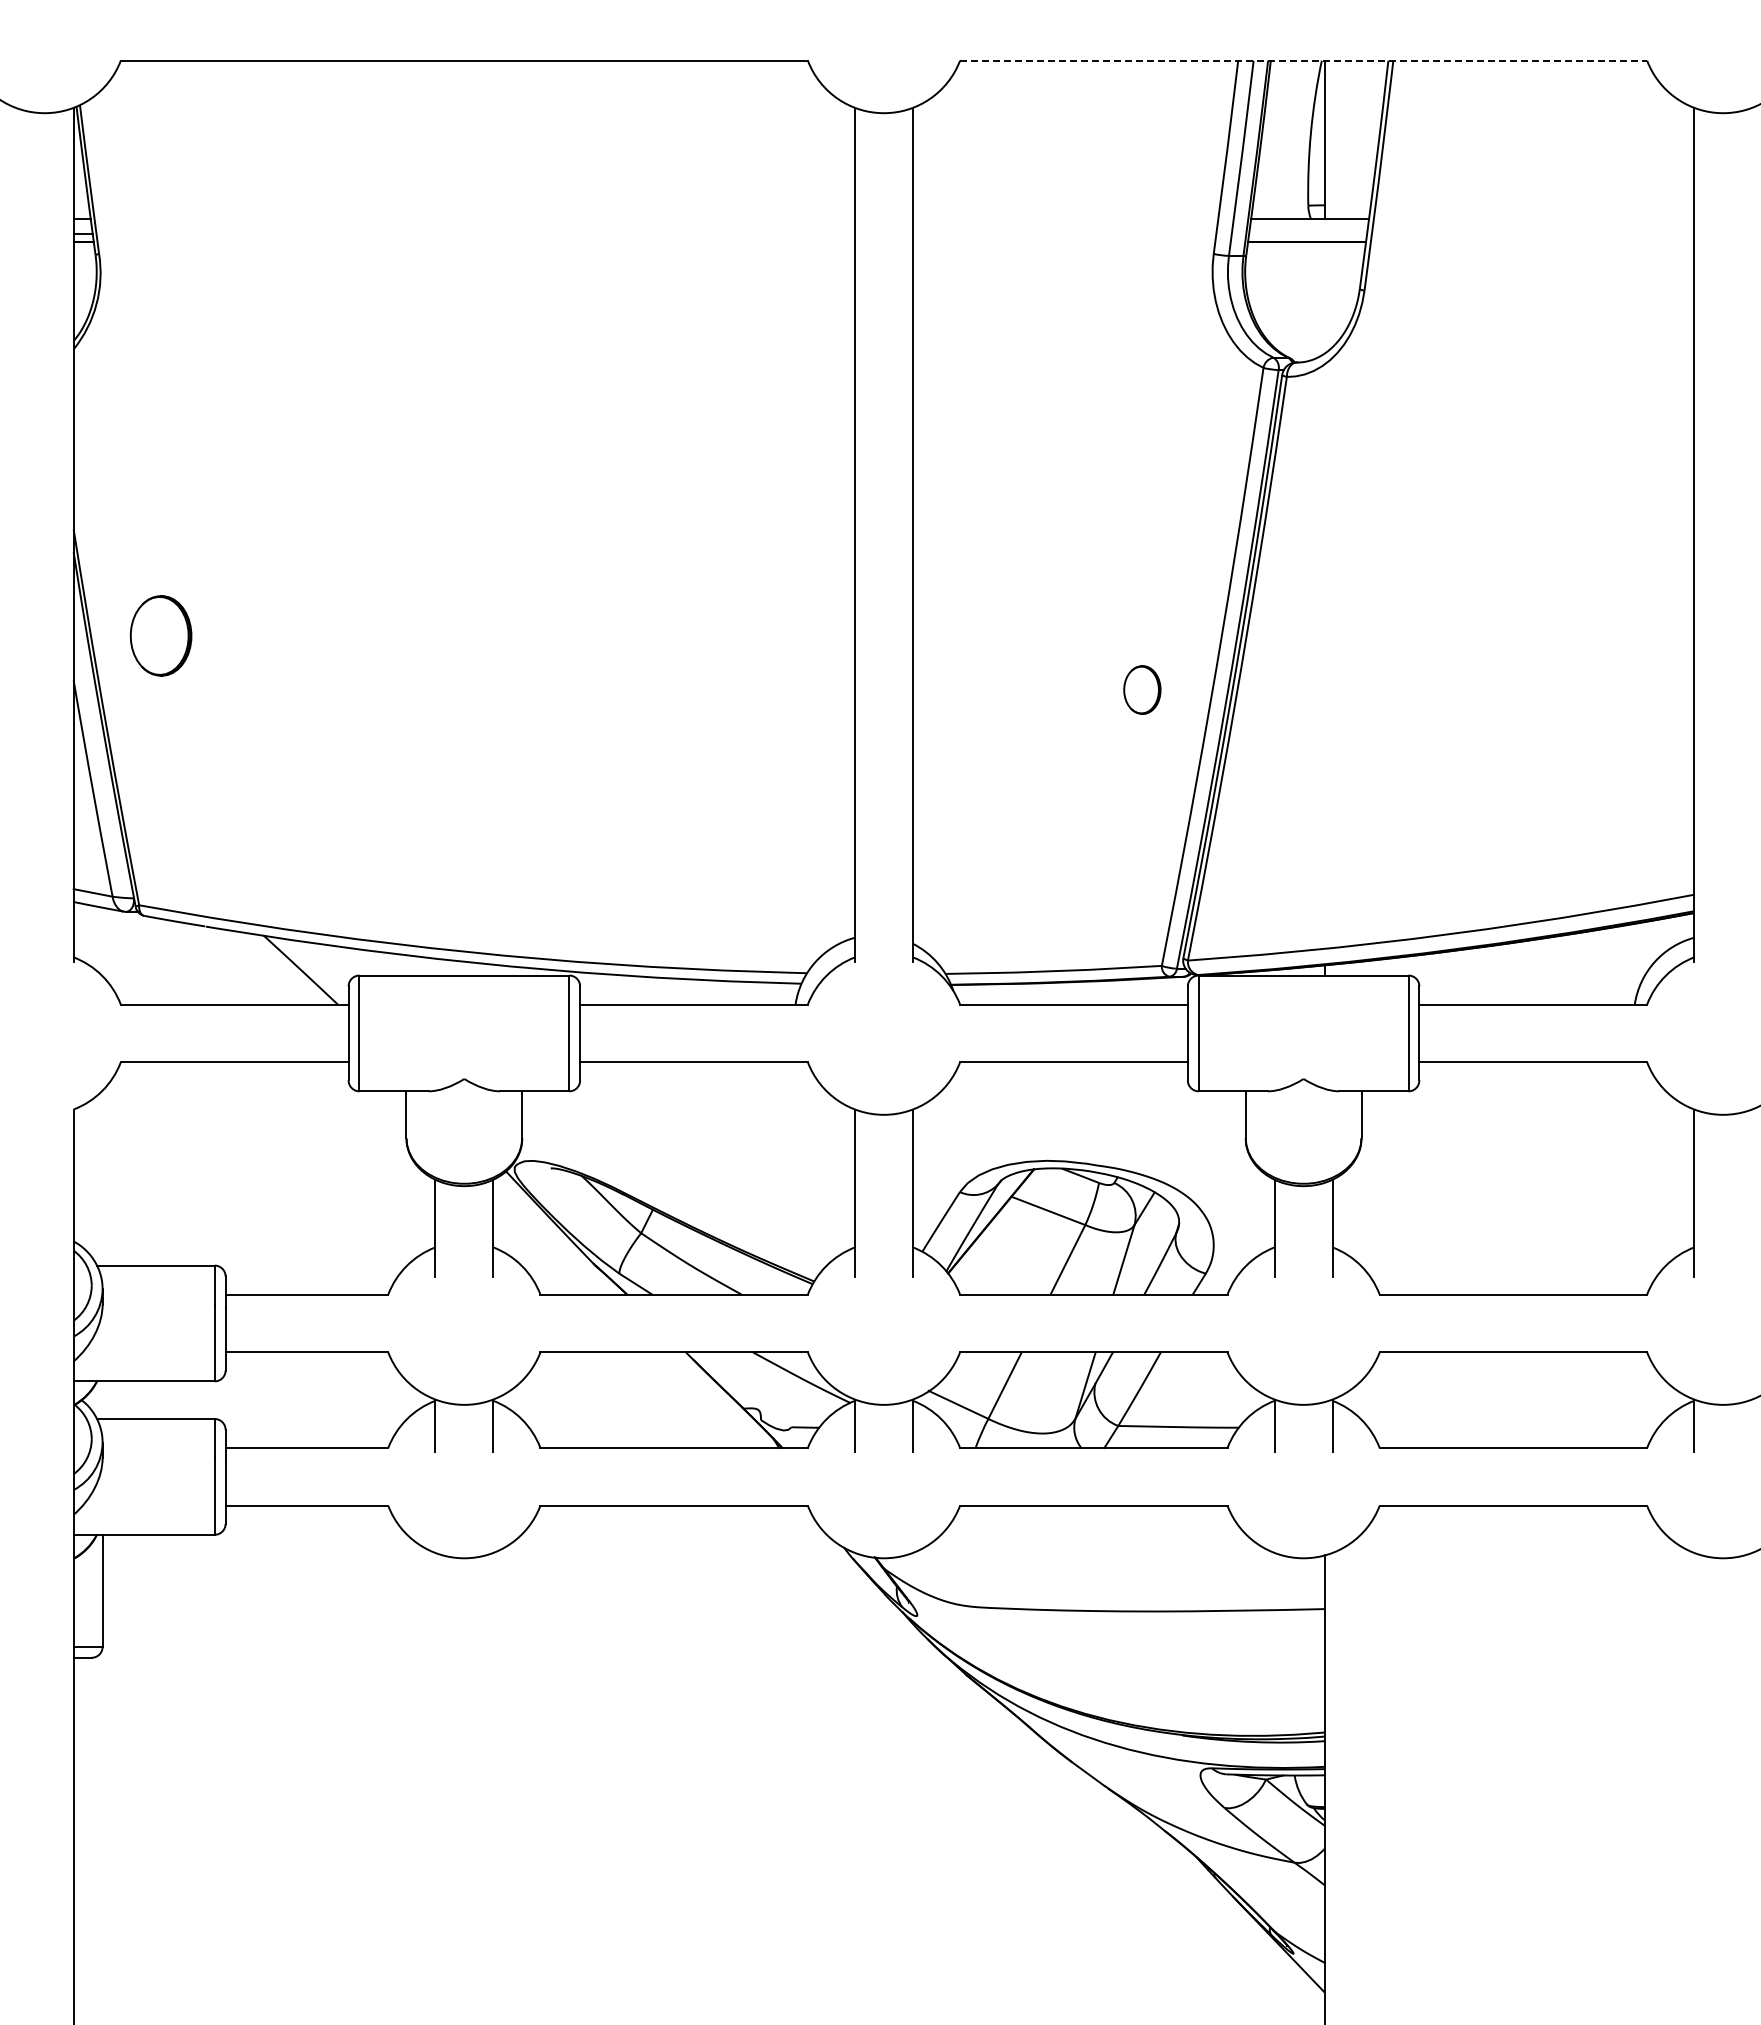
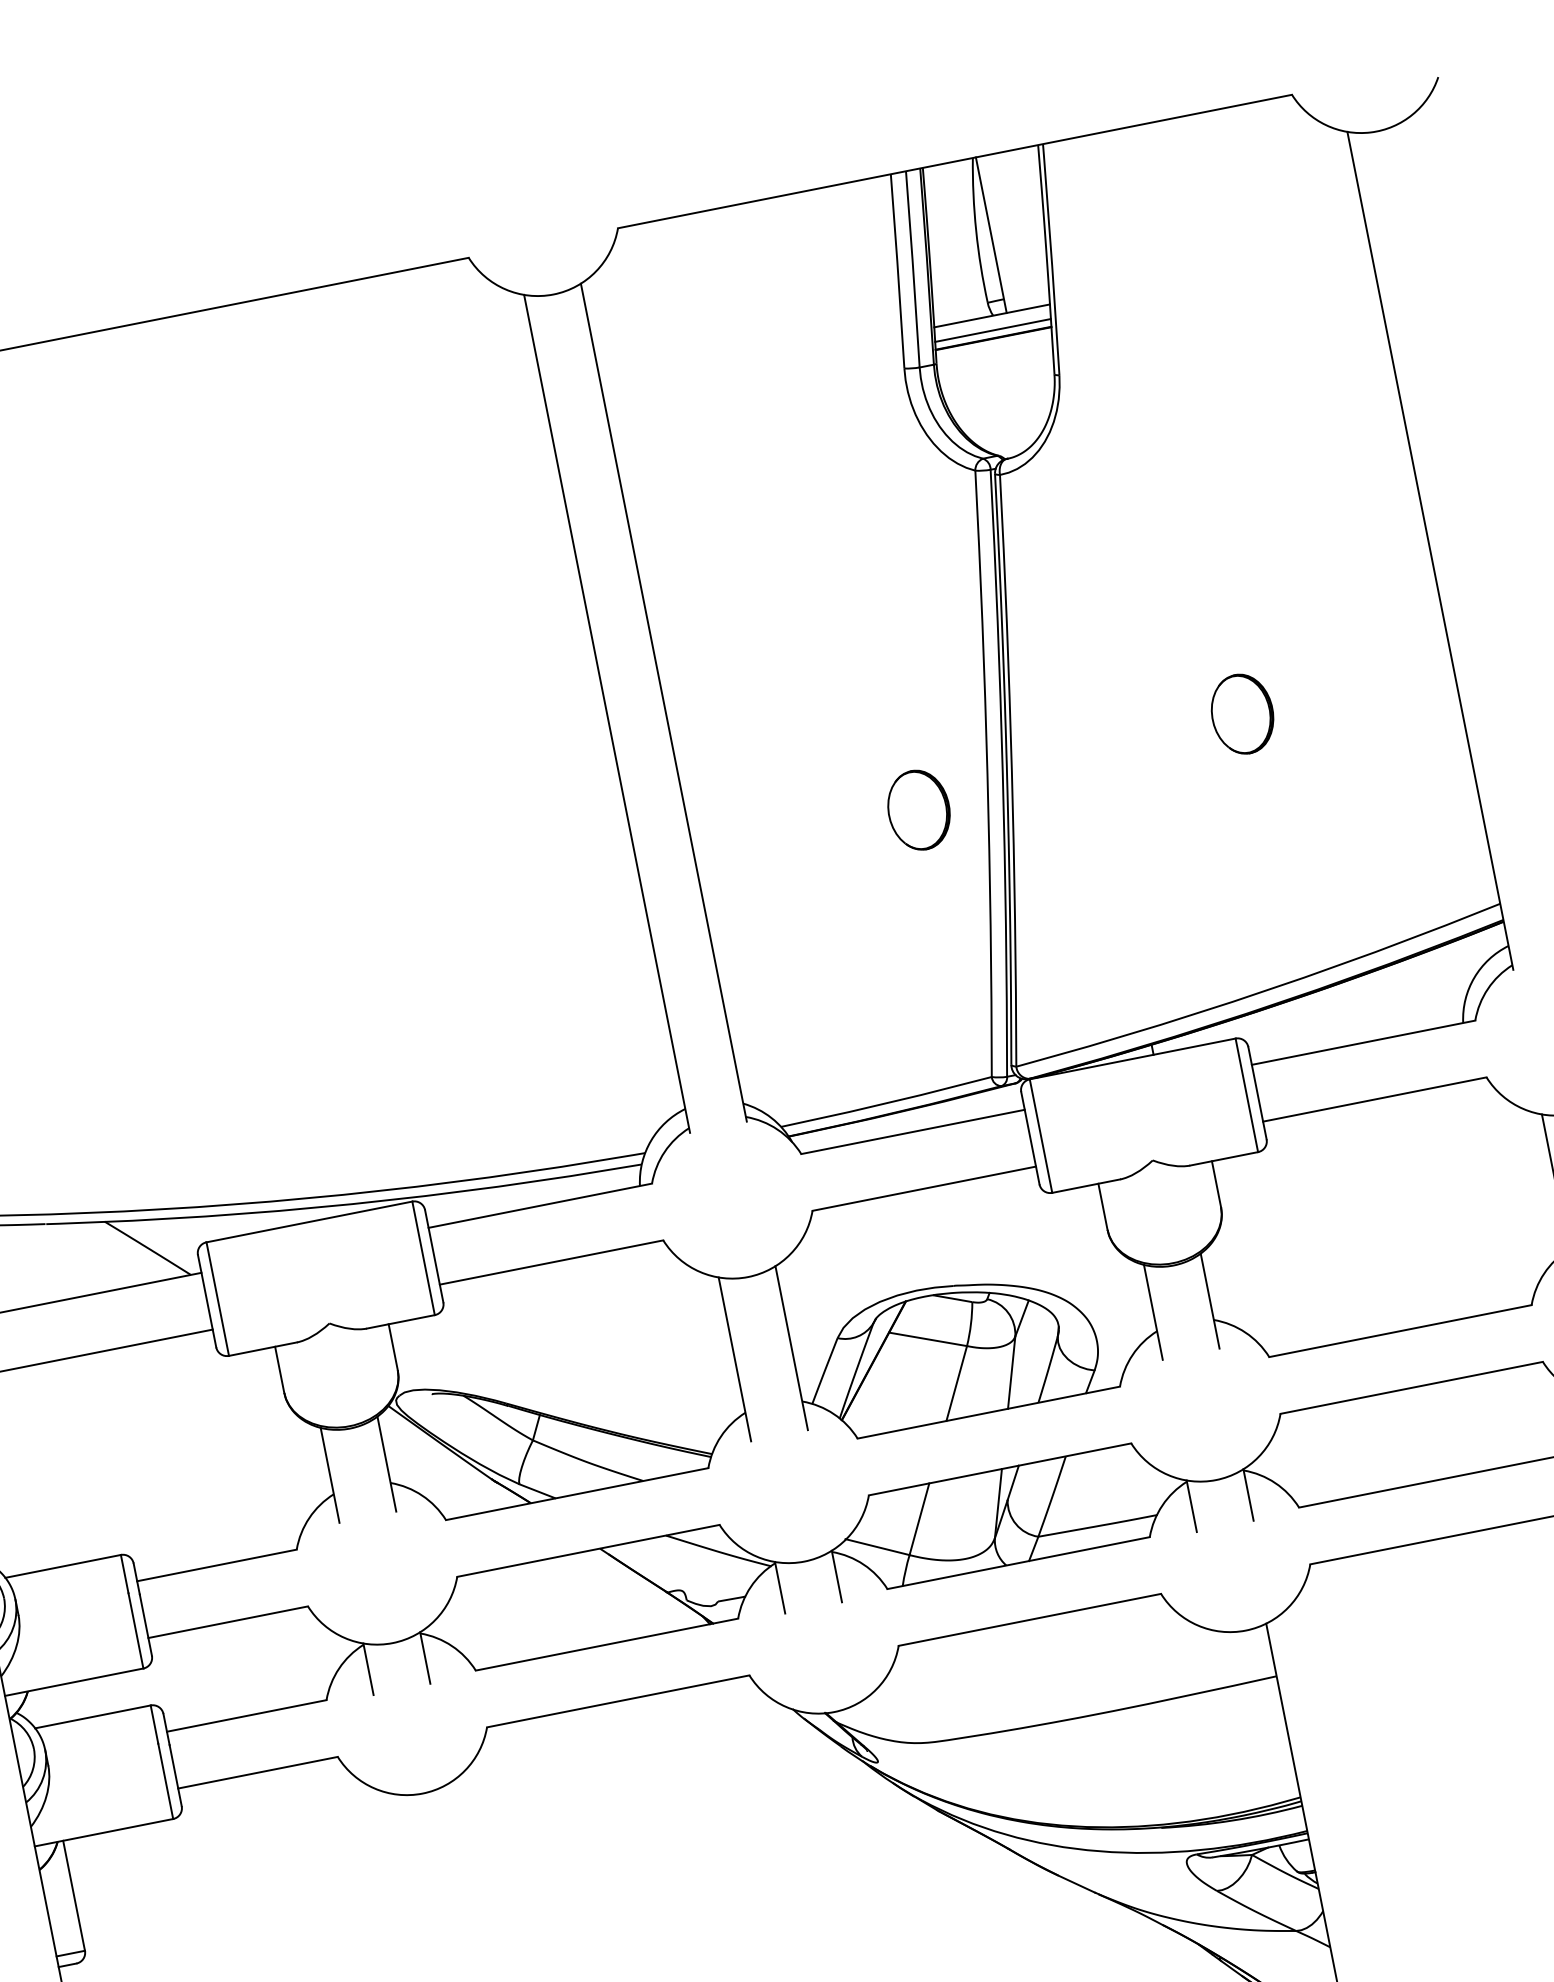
line: (1303, 60) -> (954, 161), dashed -> solid
line: (1308, 233) -> (993, 330), added
part: (1478, 658) -> (1242, 713), added
part: (1142, 689) -> (919, 809), size x1.67

